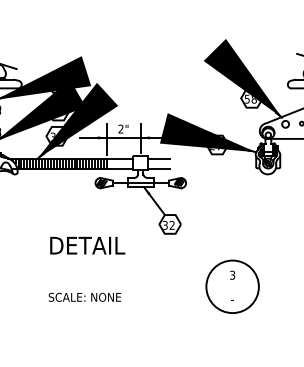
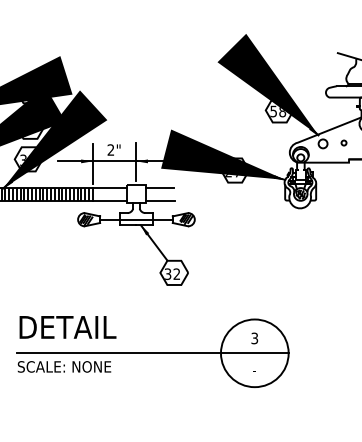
text: (87, 245) -> (67, 327), moved
line: (153, 286) -> (152, 352), added

